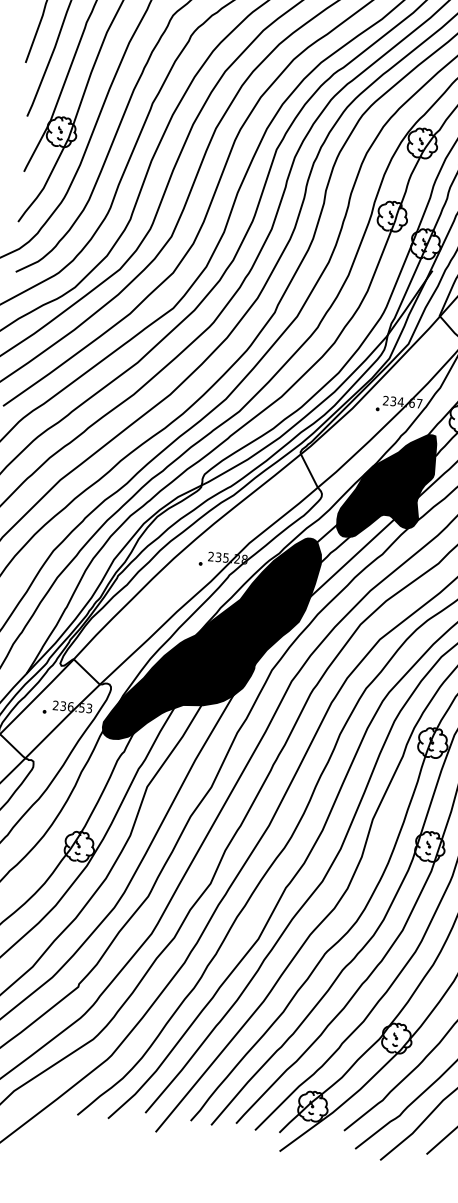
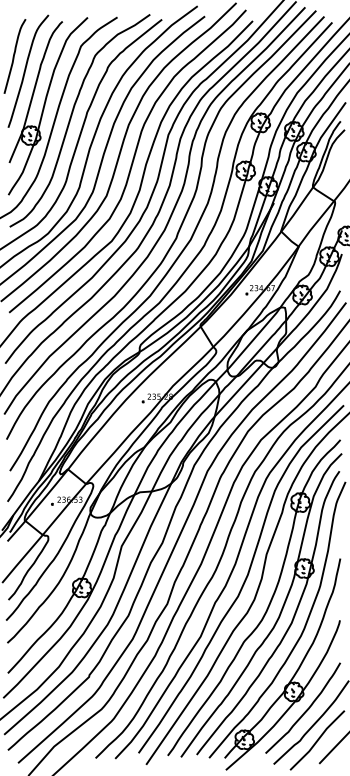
fill: (386, 484) -> (256, 341), removed
fill: (211, 638) -> (154, 448), removed

